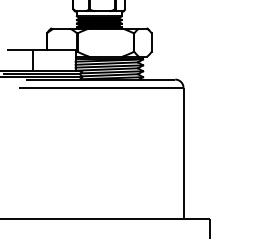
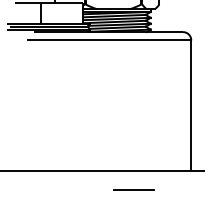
line: (126, 237) -> (134, 190), added

